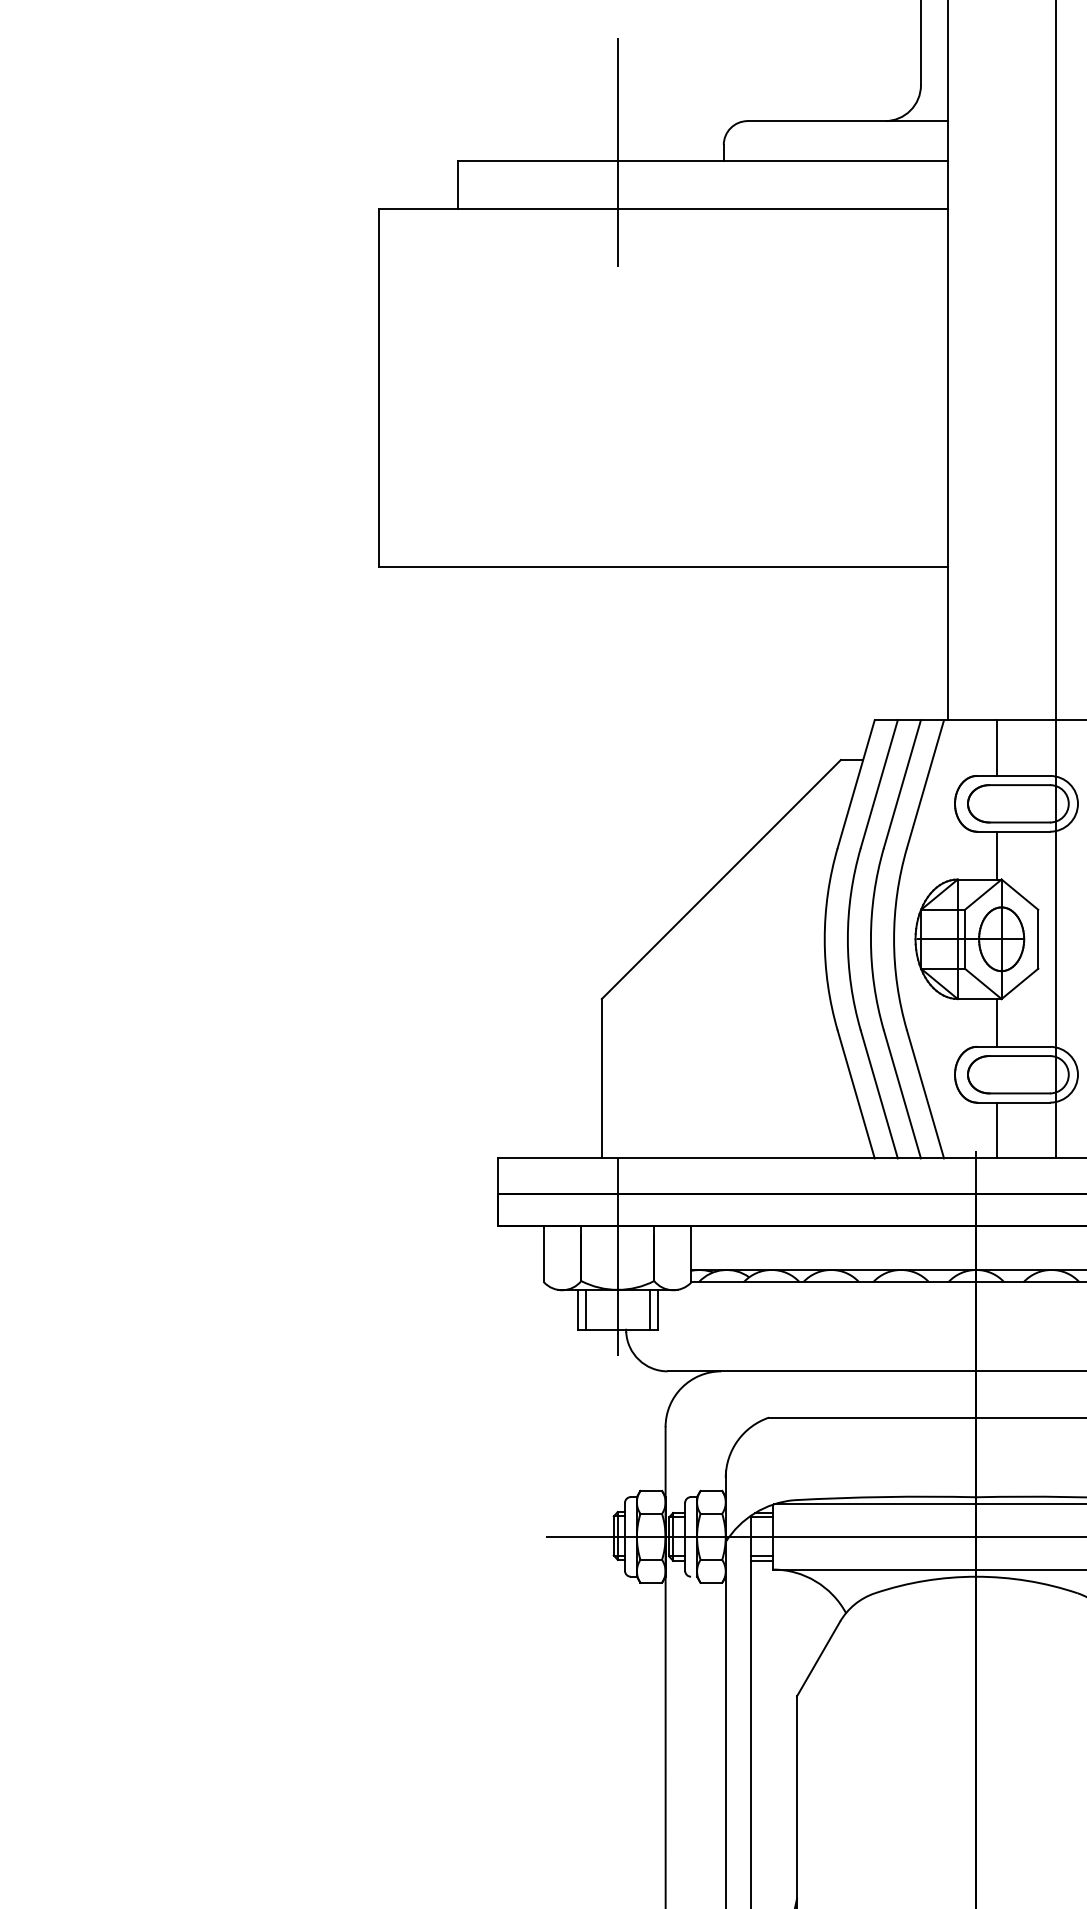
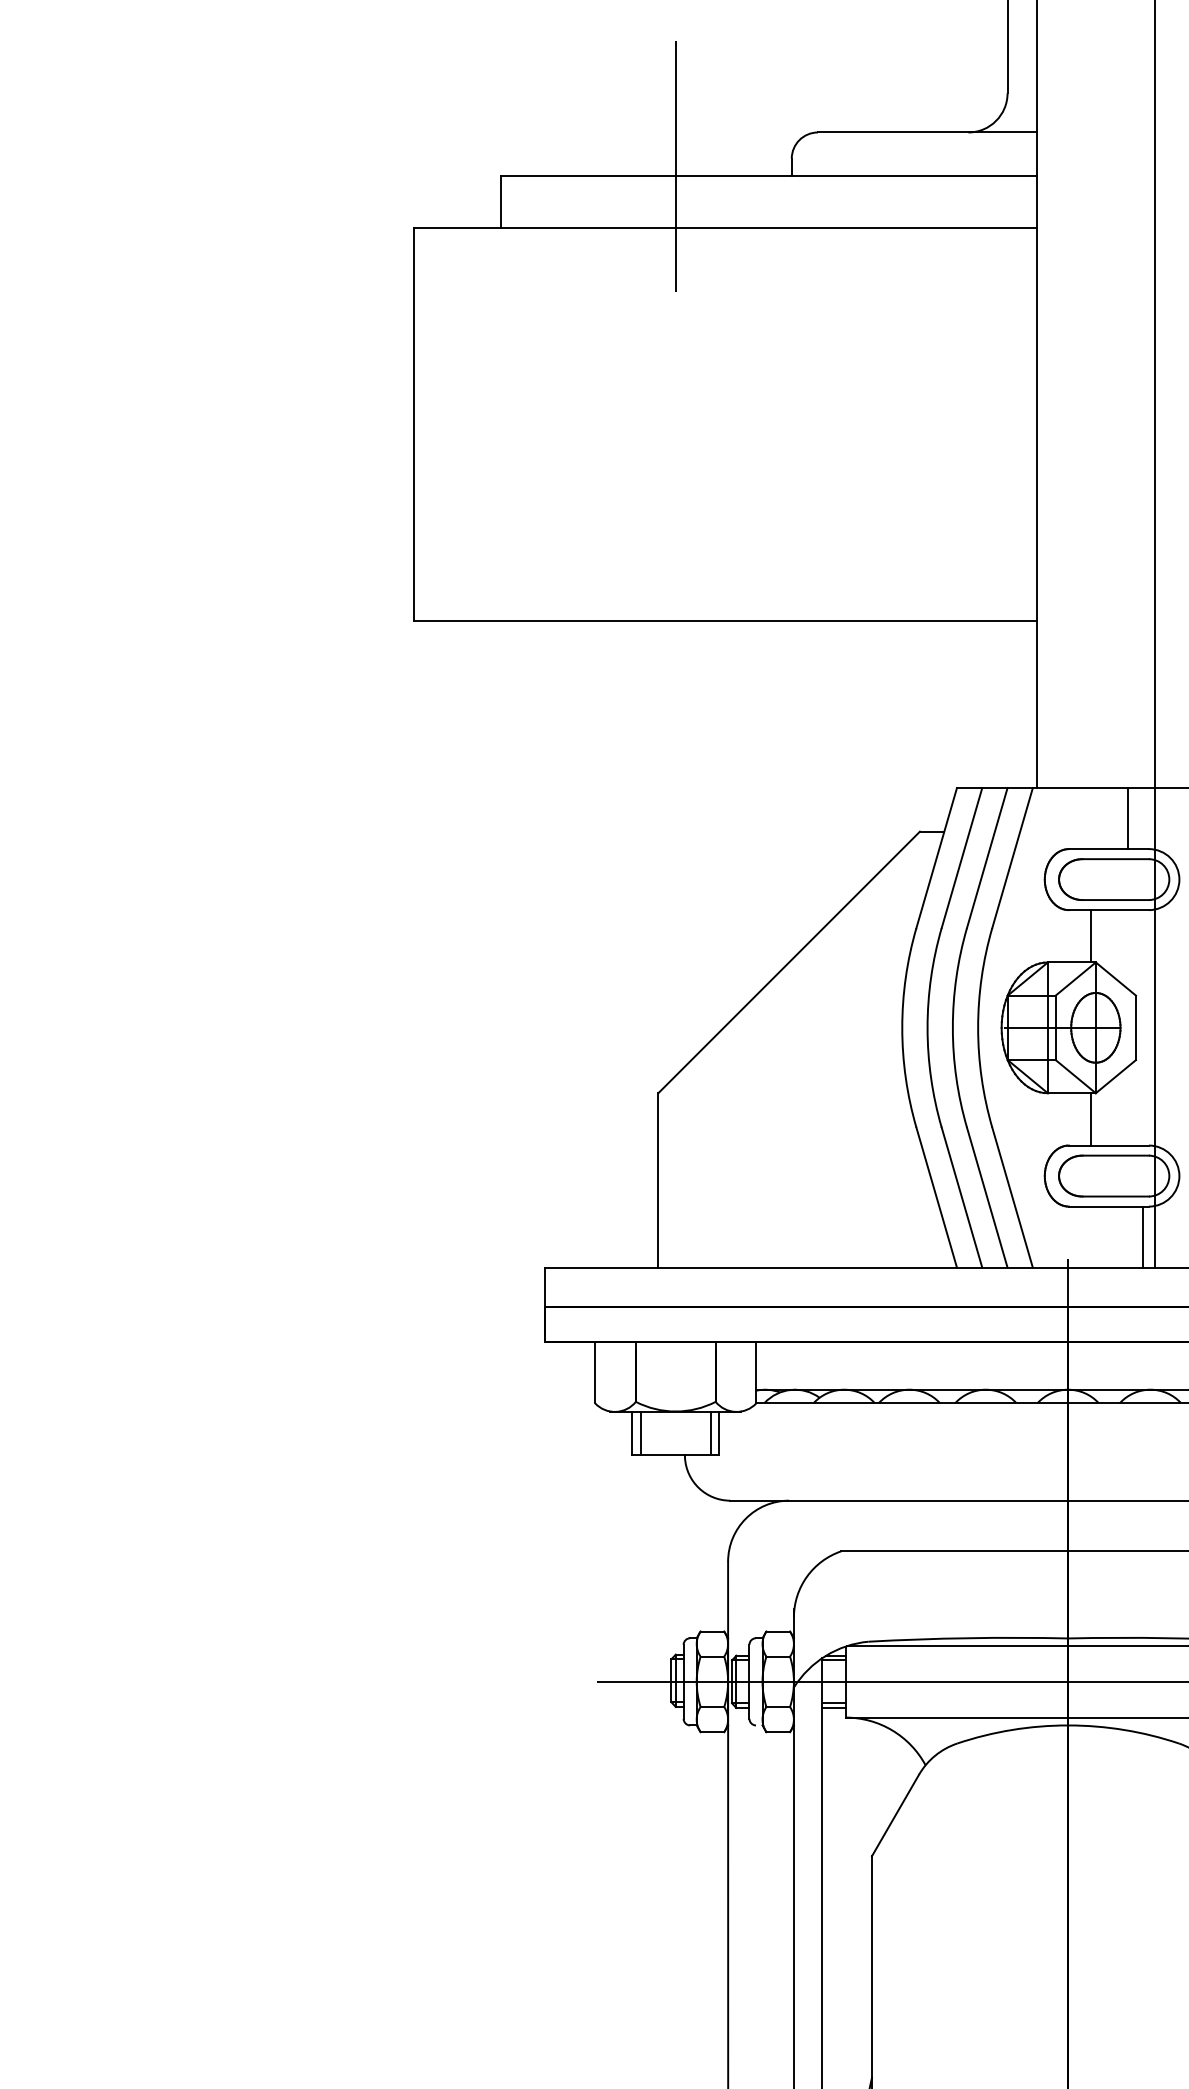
line: (996, 747) -> (1127, 818), moved
line: (996, 1129) -> (1142, 1236), moved
line: (617, 1256) -> (675, 1375), removed

